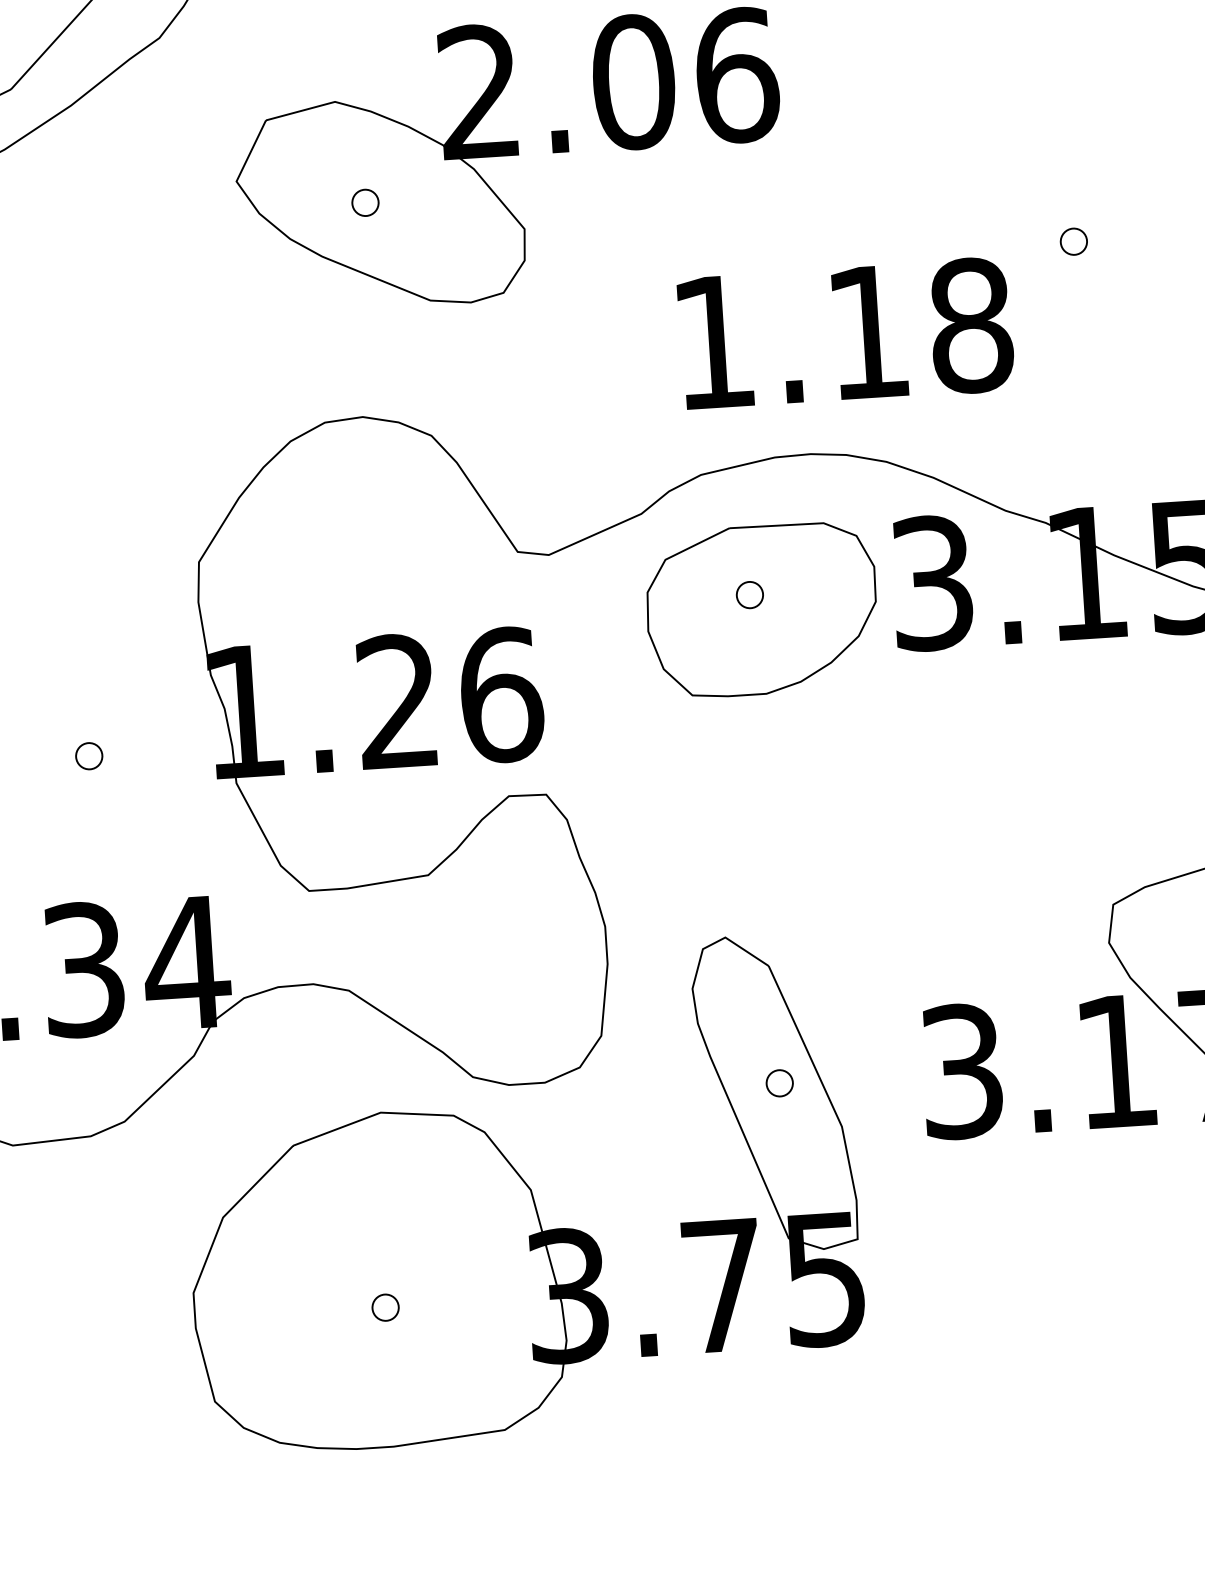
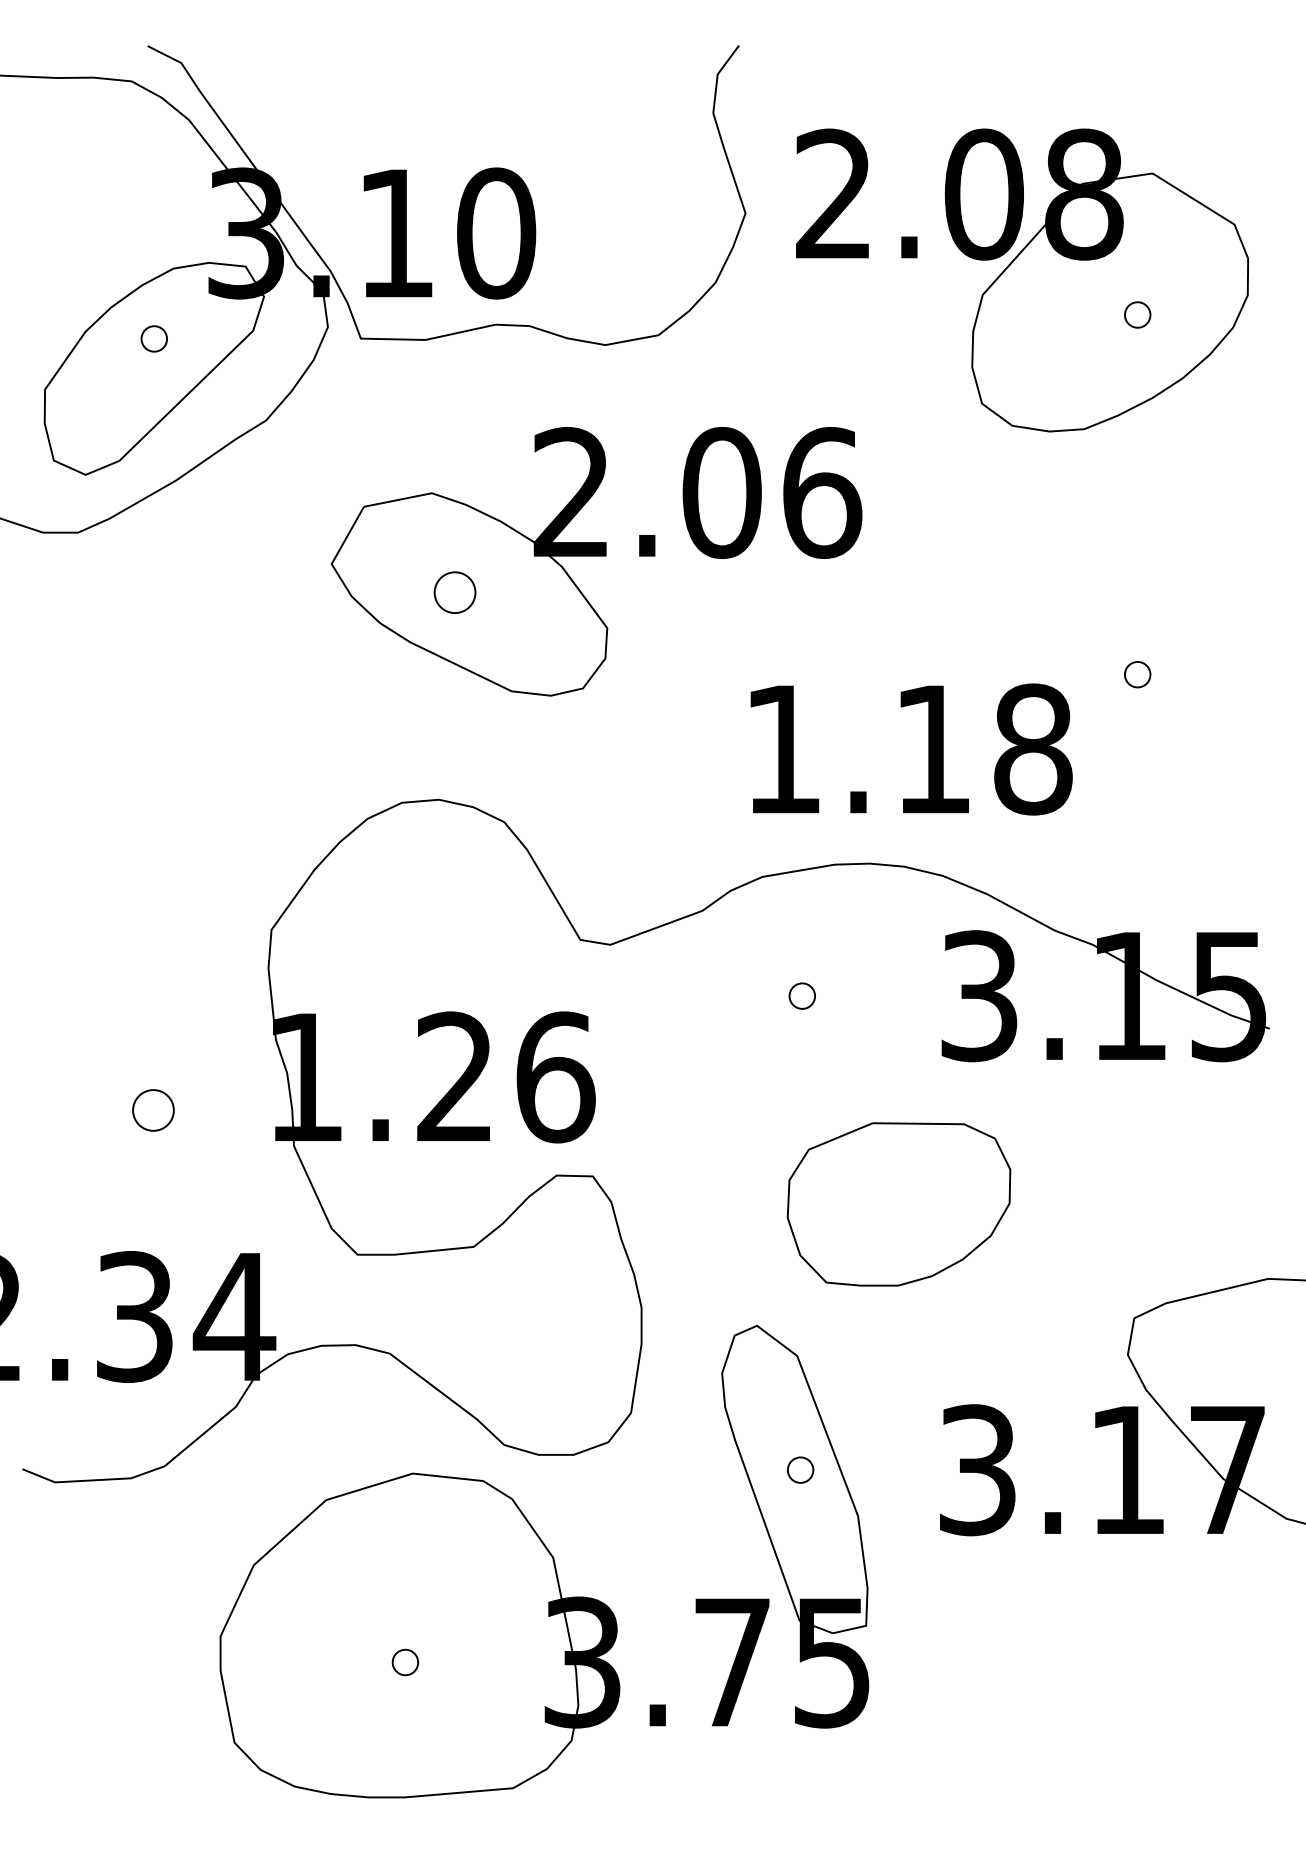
part: (364, 202) -> (454, 592), size x1.6
part: (761, 610) -> (898, 1204), moved
part: (88, 756) -> (152, 1110), size x1.6

